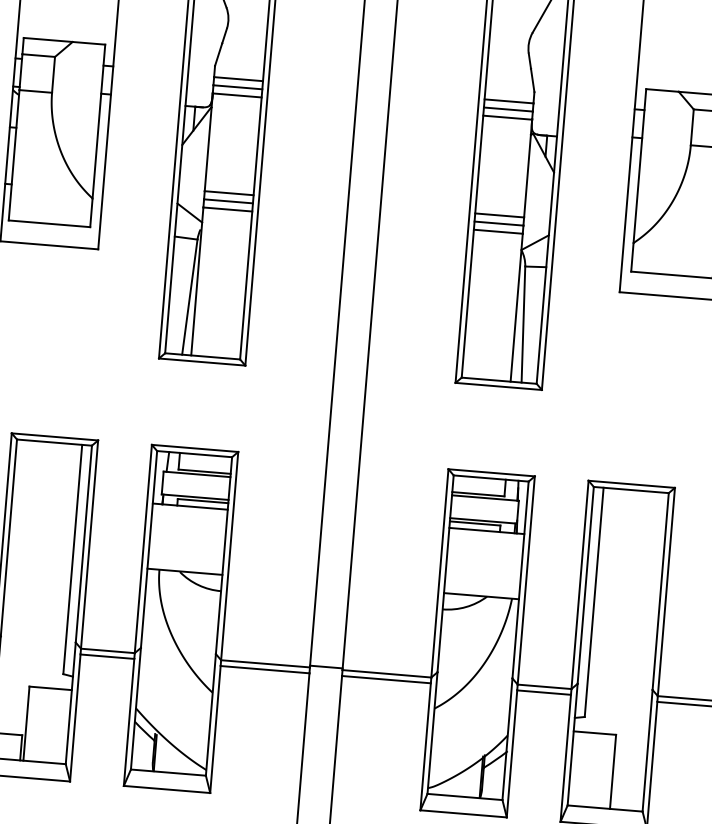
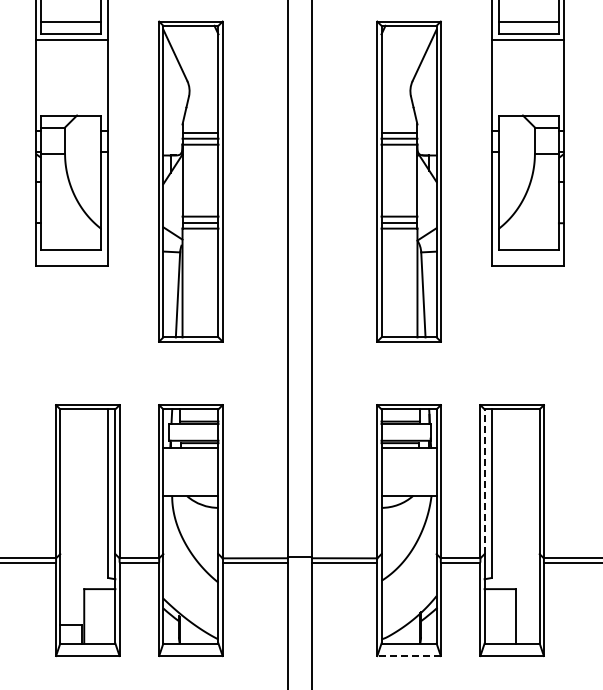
line: (585, 585) -> (484, 481), solid -> dashed
line: (464, 814) -> (409, 656), solid -> dashed

